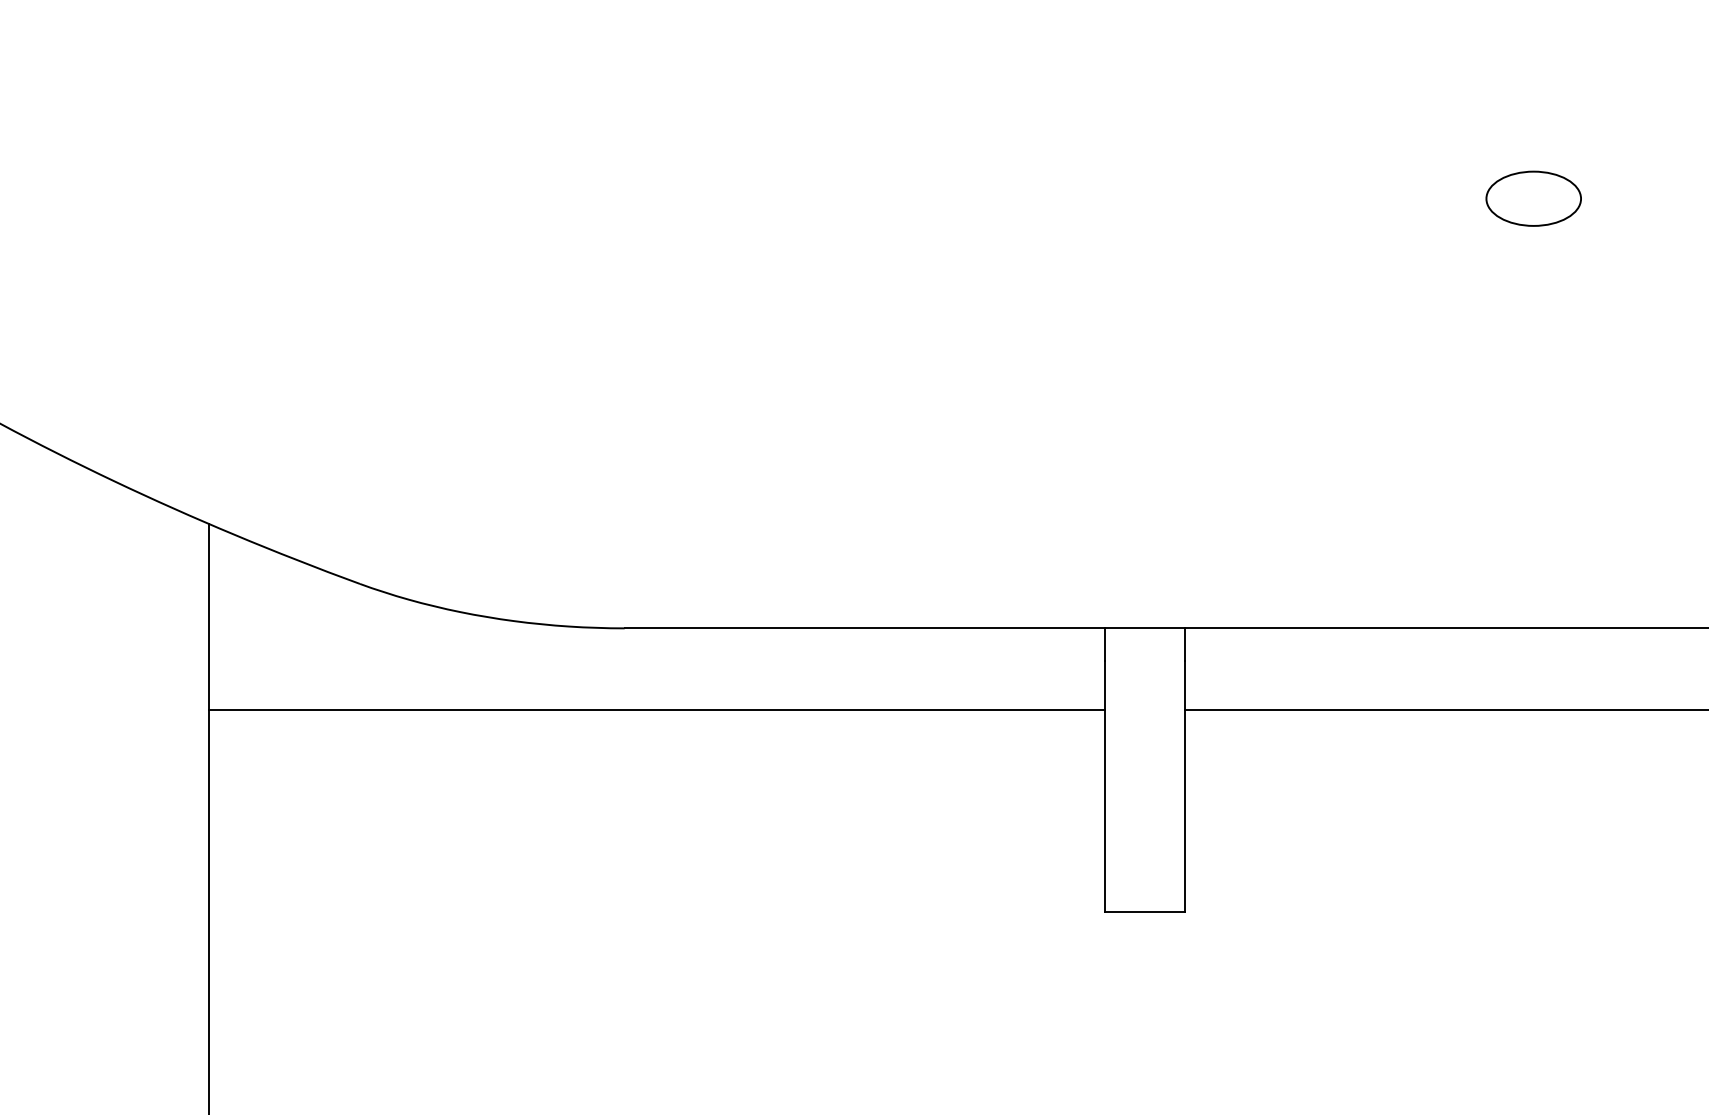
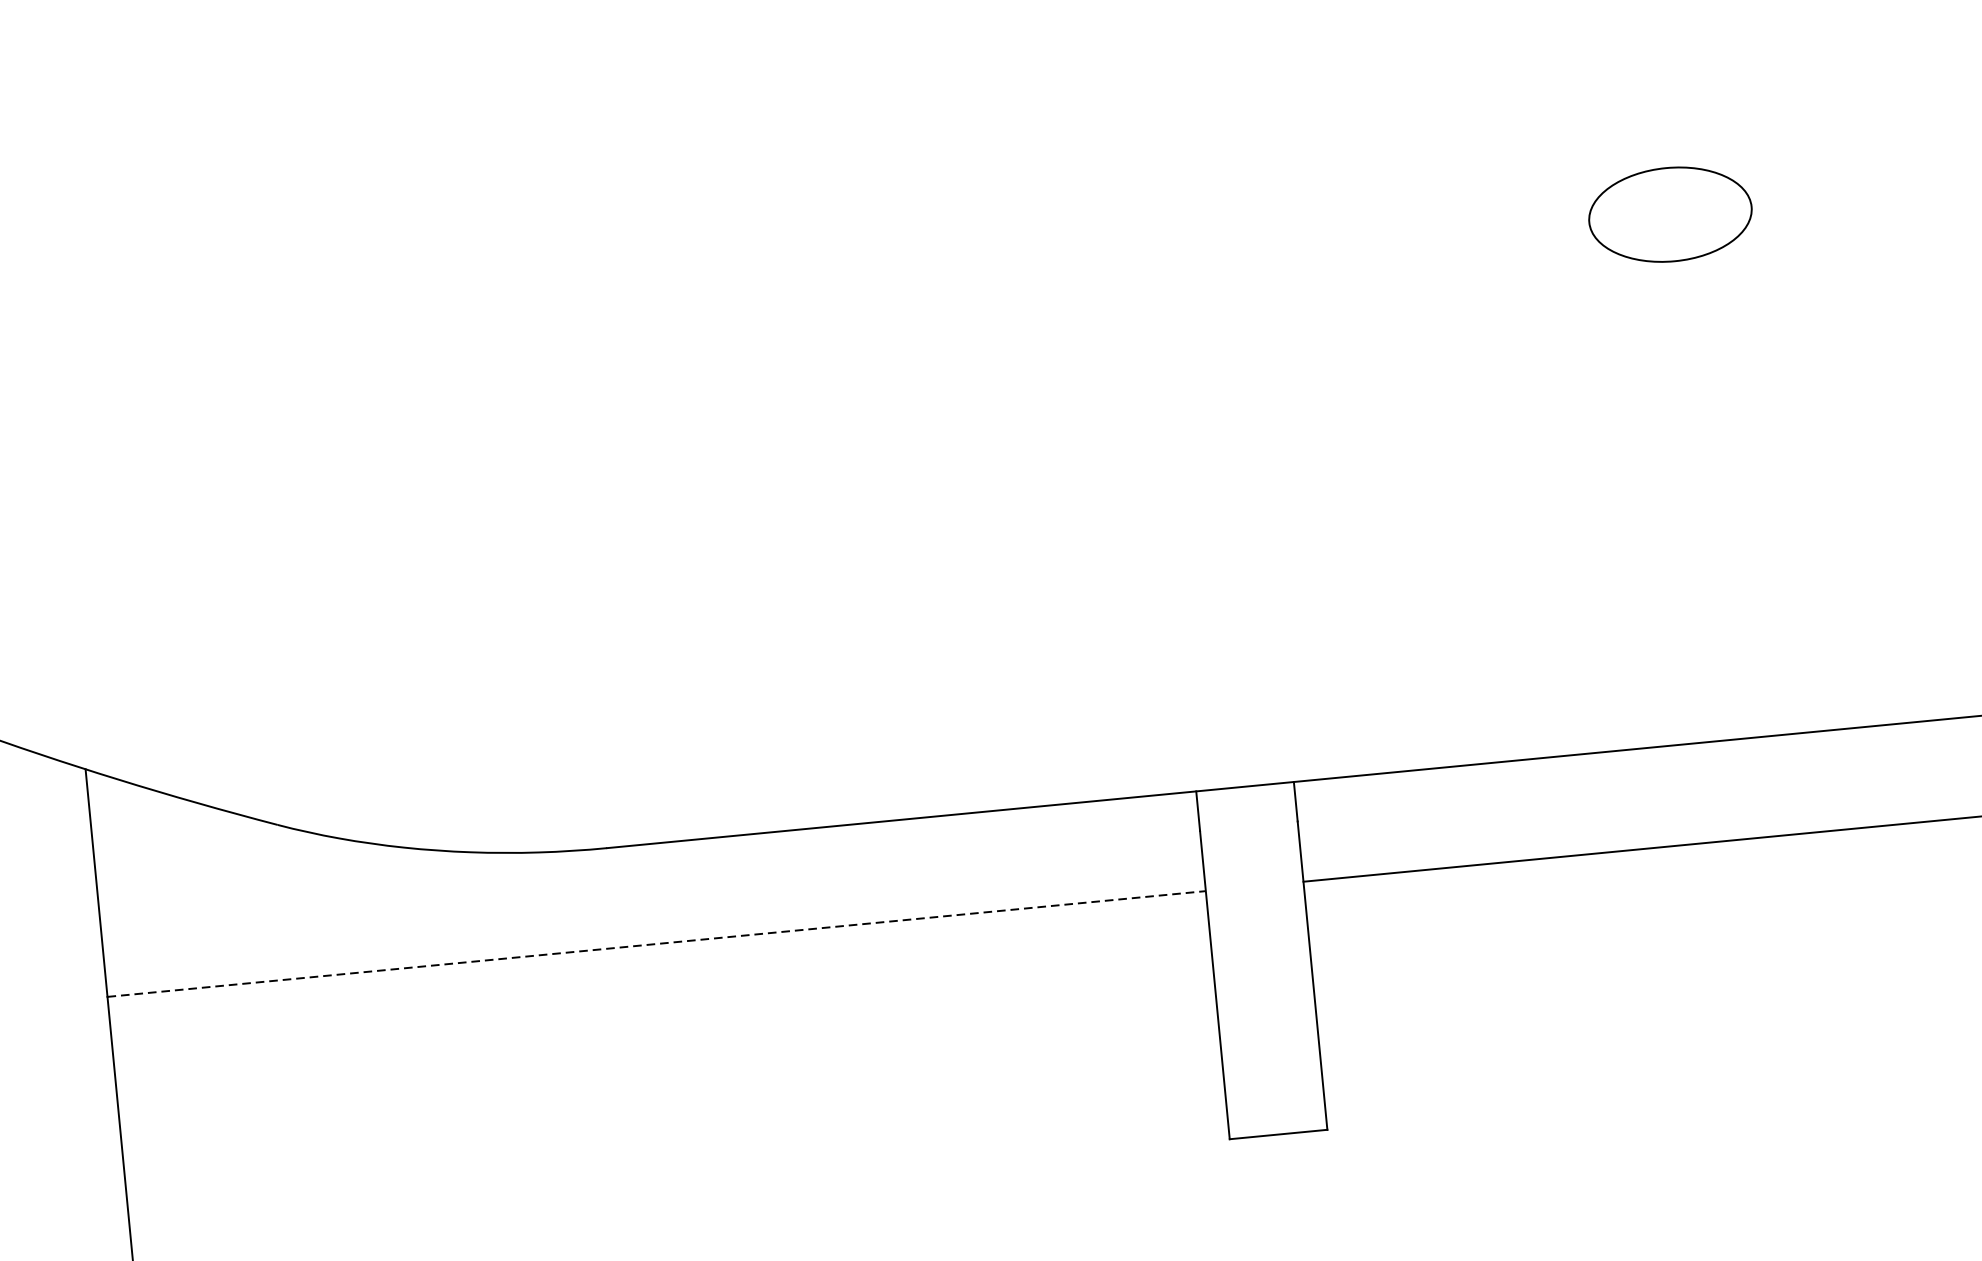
part: (1533, 198) -> (1669, 214), size x1.4
line: (657, 709) -> (656, 943), solid -> dashed

